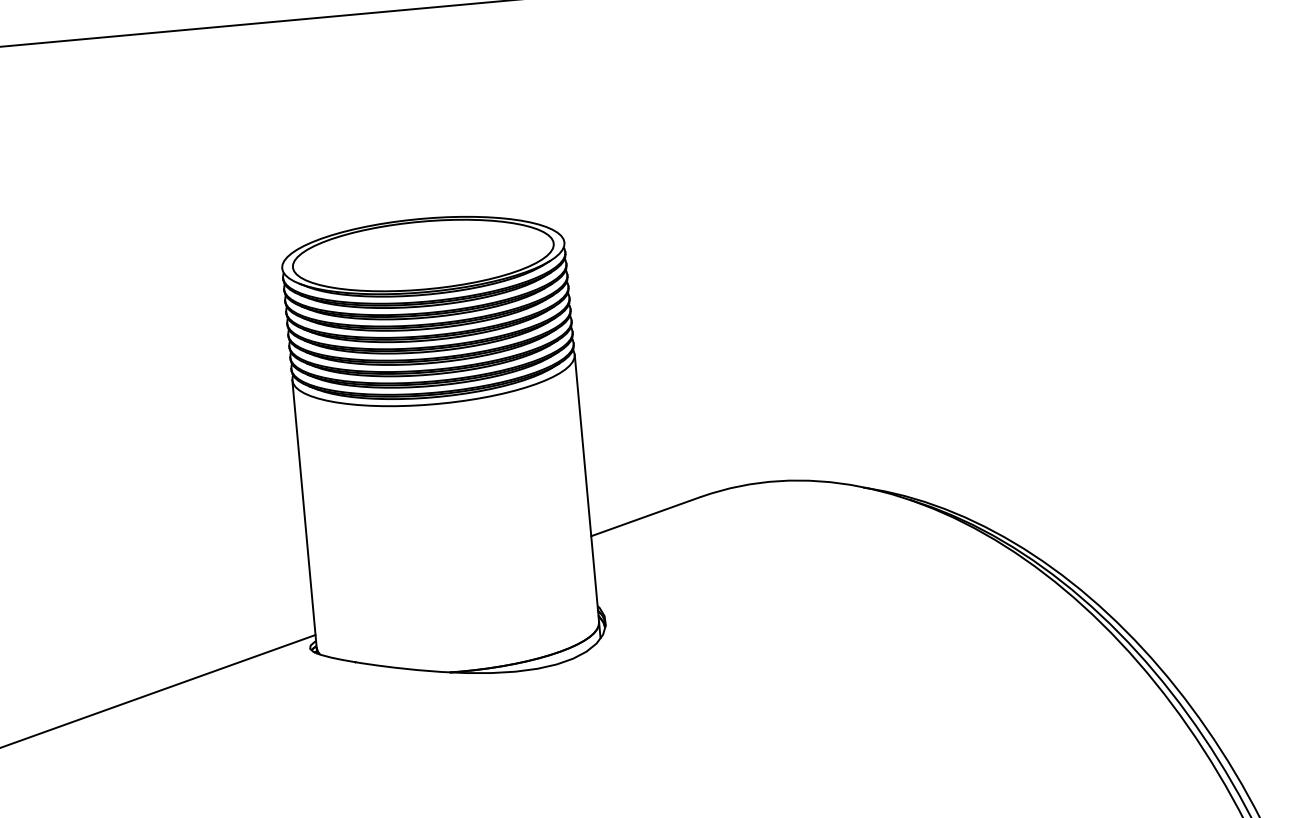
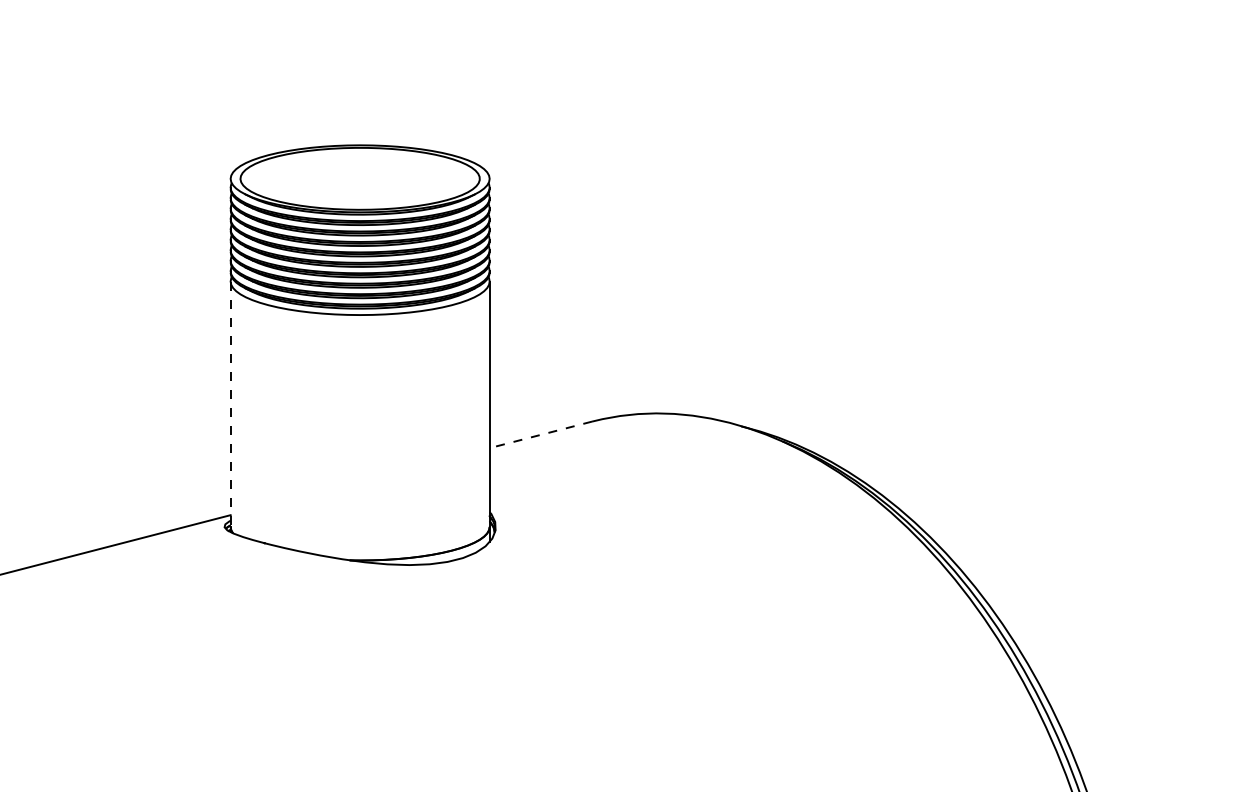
line: (304, 514) -> (230, 404), solid -> dashed
line: (645, 516) -> (540, 434), solid -> dashed

